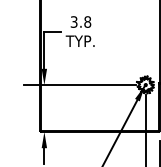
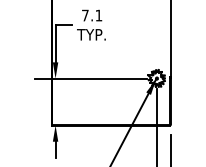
text: (81, 21) -> (92, 15), 3.8 -> 7.1

